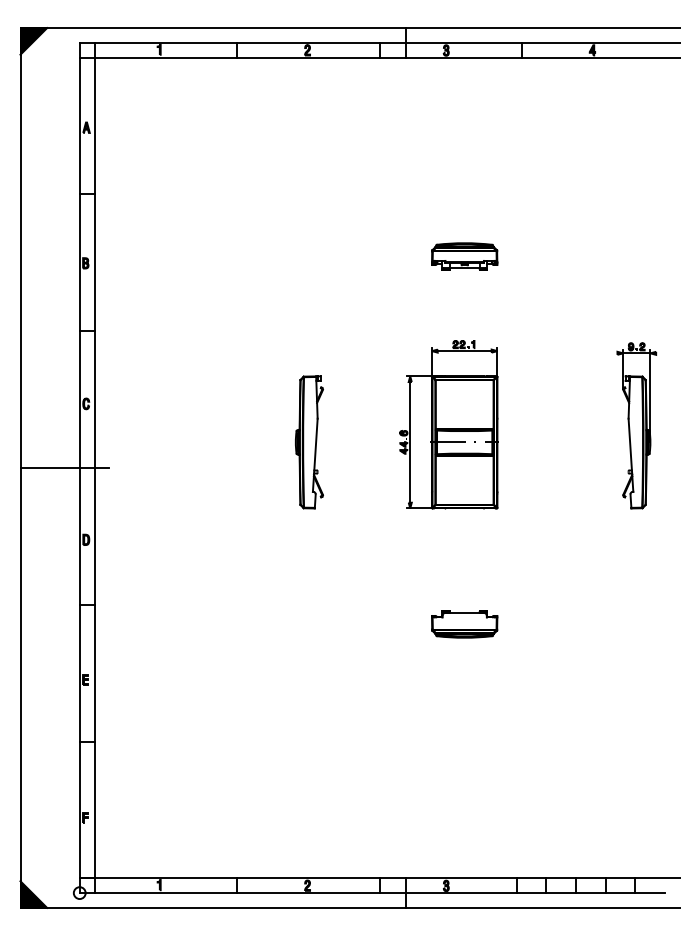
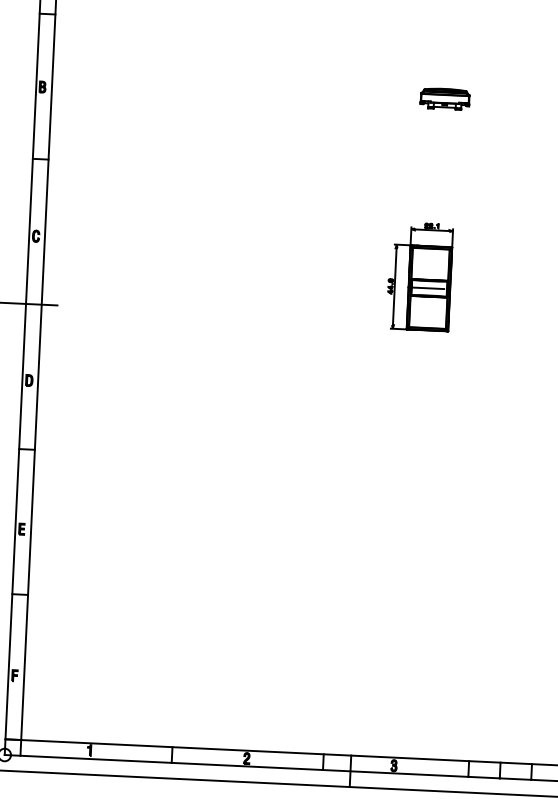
part: (464, 256) -> (444, 98), size x0.7
part: (448, 424) -> (419, 276), size x0.6
part: (309, 442) -> (271, 288), removed
part: (464, 624) -> (426, 489), removed

